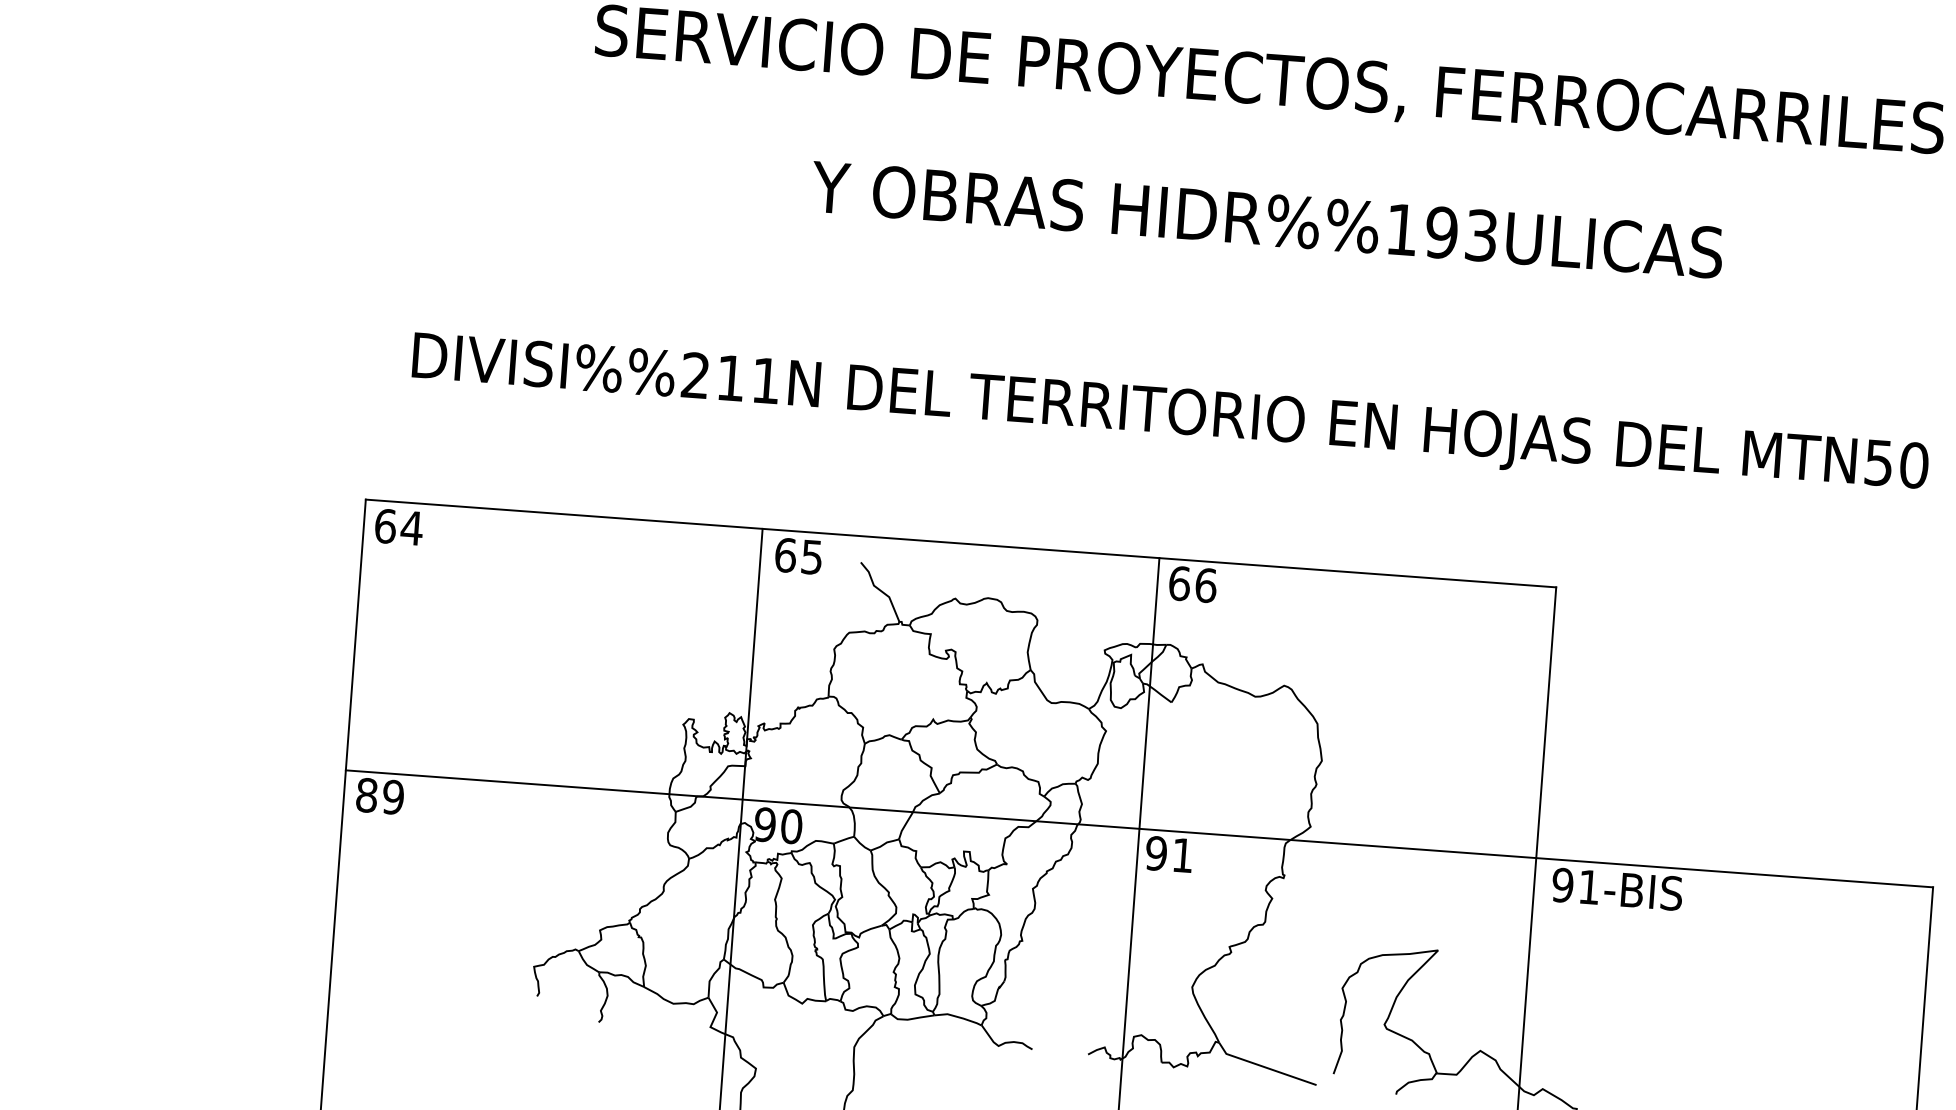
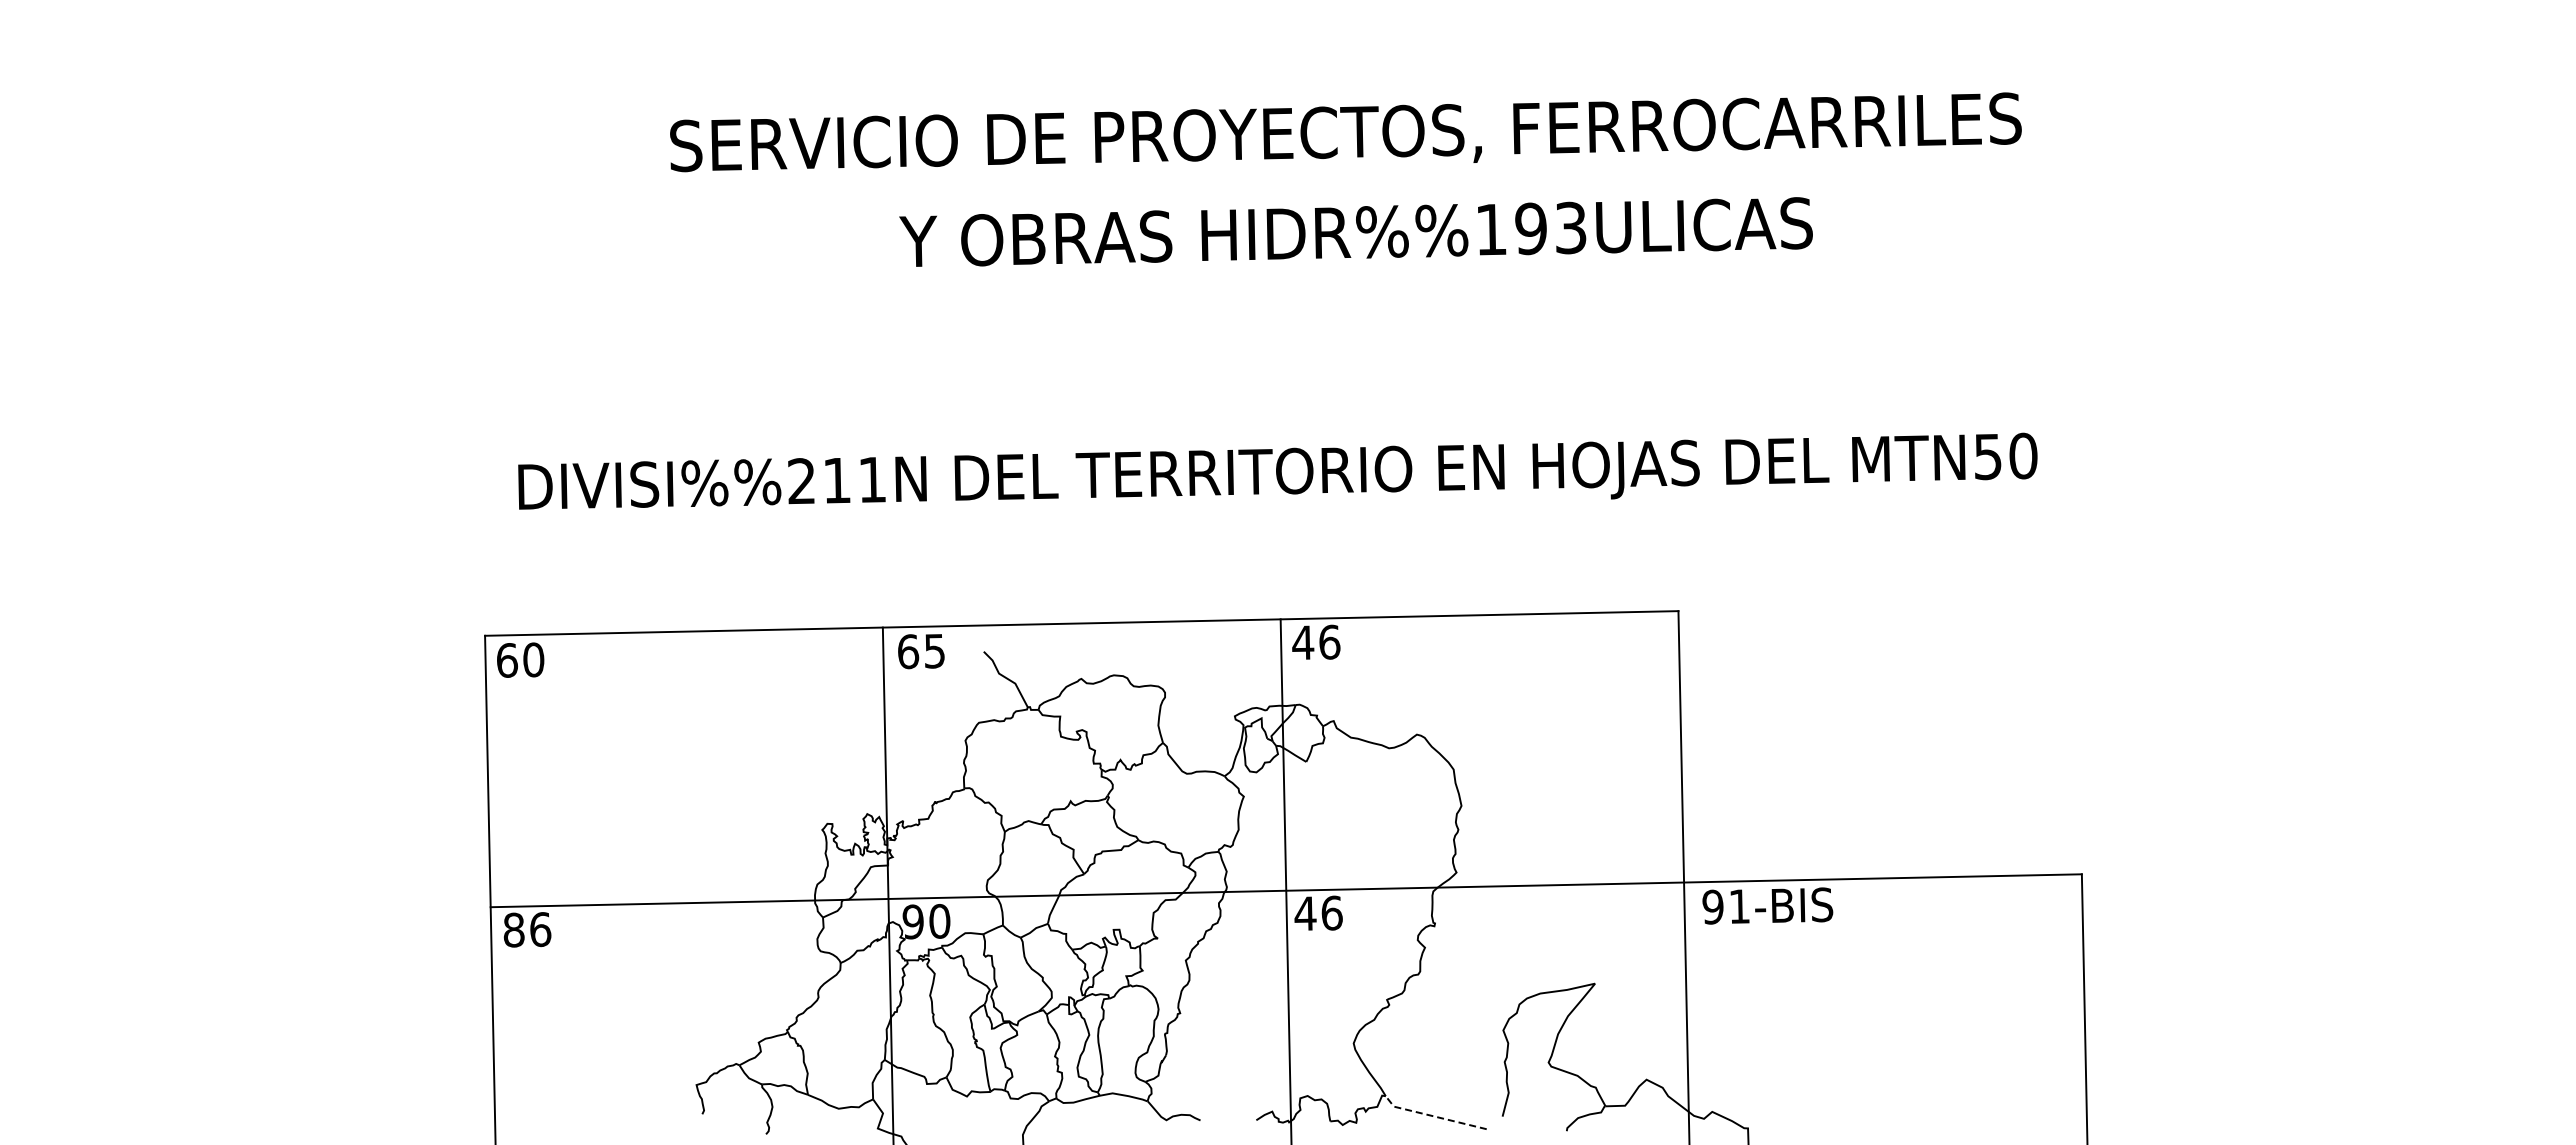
text: (1266, 218) -> (1355, 231), moved
text: (411, 527) -> (533, 659), 64 -> 60
text: (1179, 583) -> (1303, 642), 66 -> 46
text: (393, 797) -> (540, 929), 89 -> 86
text: (1169, 854) -> (1318, 913), 91 -> 46
line: (1263, 1067) -> (1432, 1116), solid -> dashed

